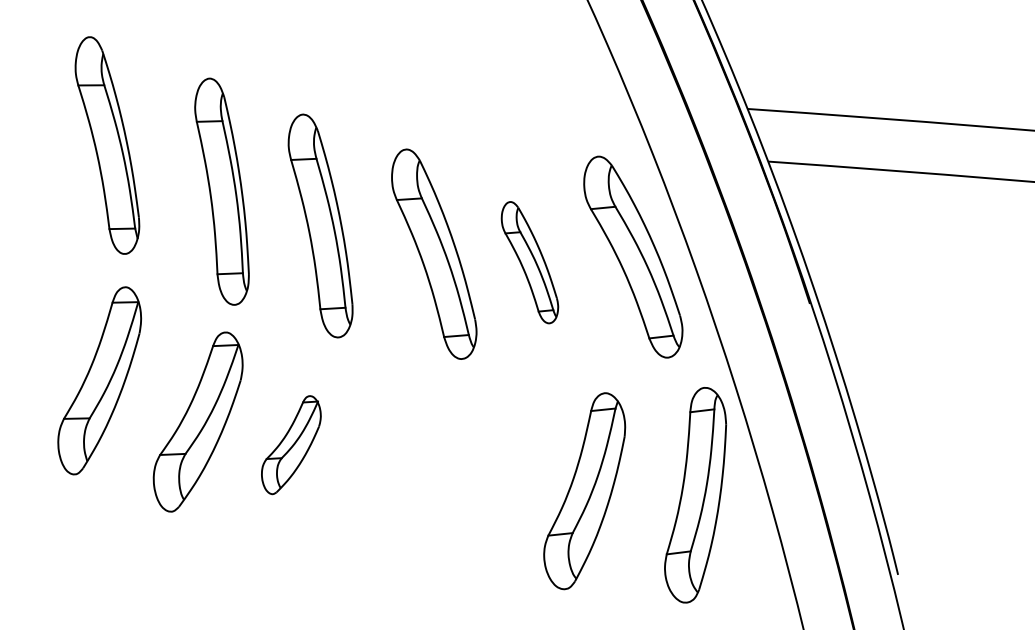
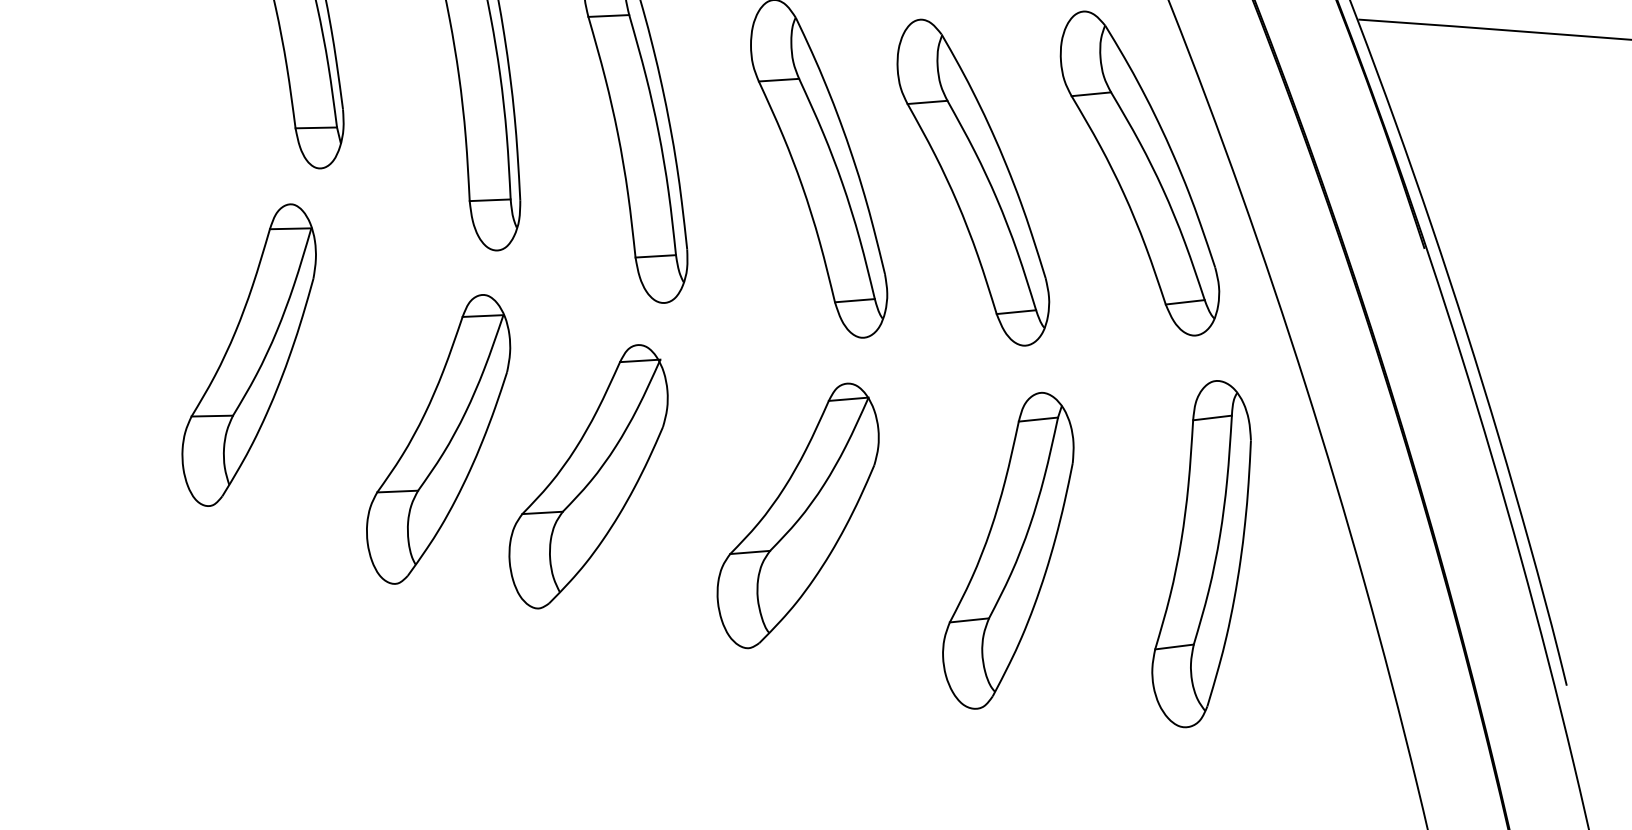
part: (529, 262) -> (972, 182), size x1.67
part: (99, 380) -> (248, 354), moved
part: (291, 444) -> (588, 475), size x1.67
part: (421, 469) -> (798, 515), added
part: (584, 491) -> (1008, 551), moved
part: (695, 495) -> (1201, 554), moved

